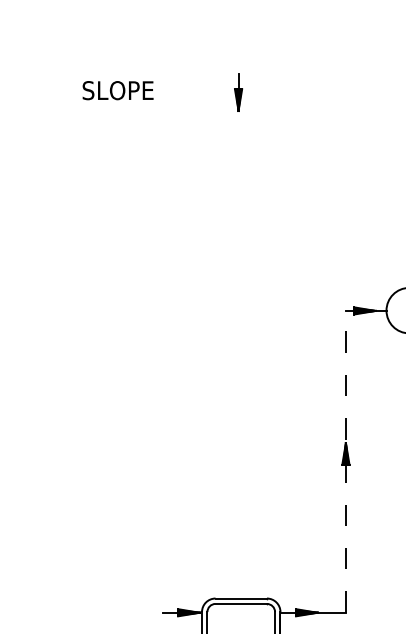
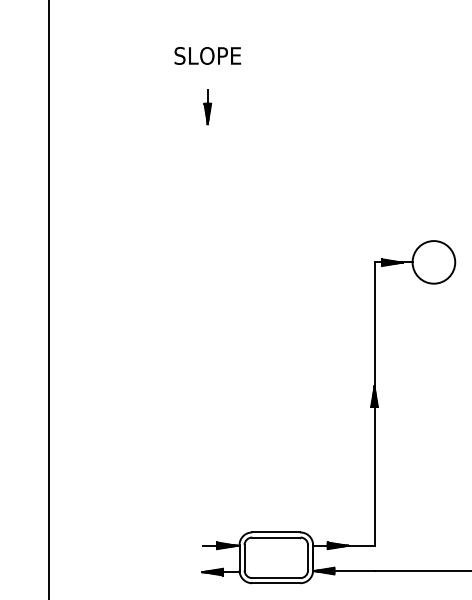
text: (117, 90) -> (207, 55), moved
part: (238, 93) -> (207, 107), moved
line: (345, 462) -> (374, 404), dashed -> solid

